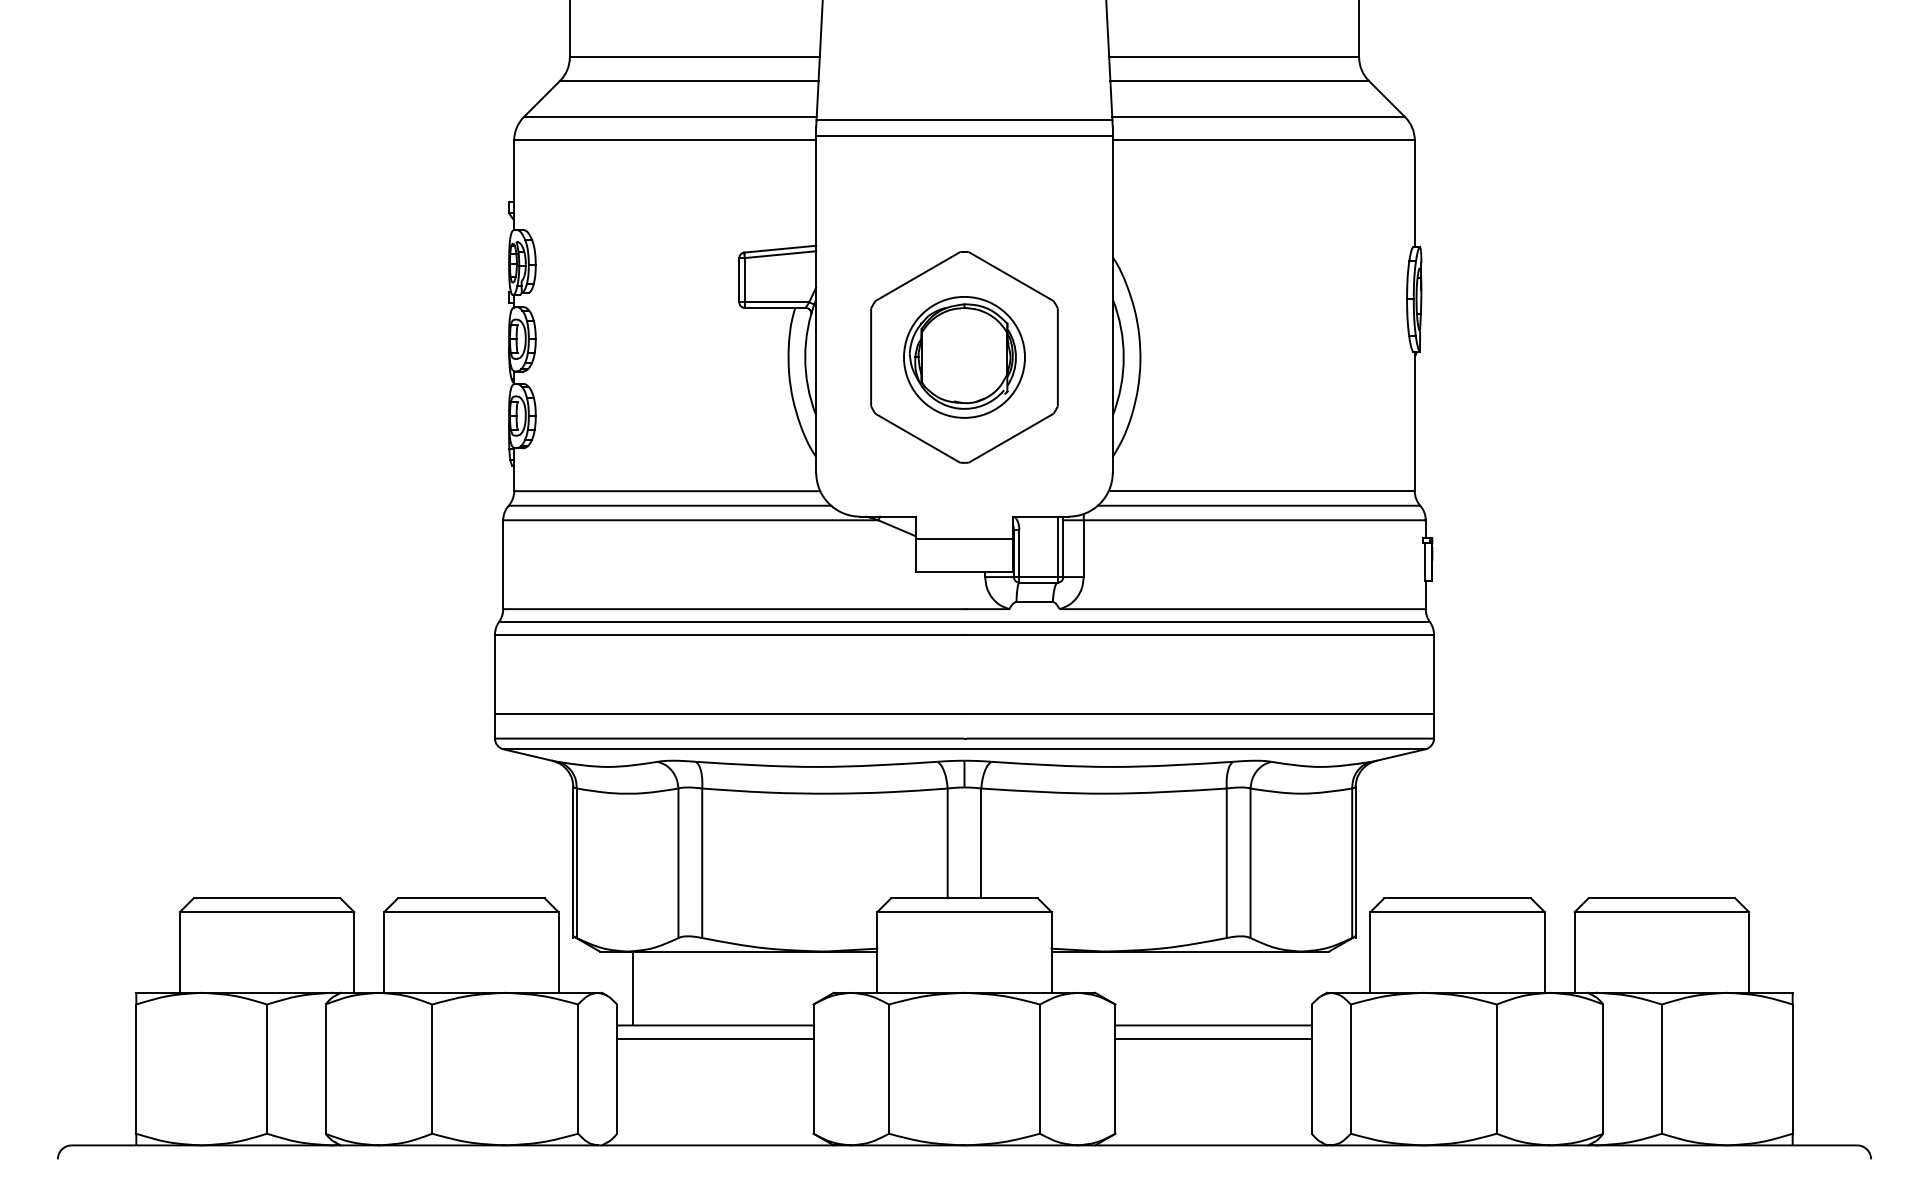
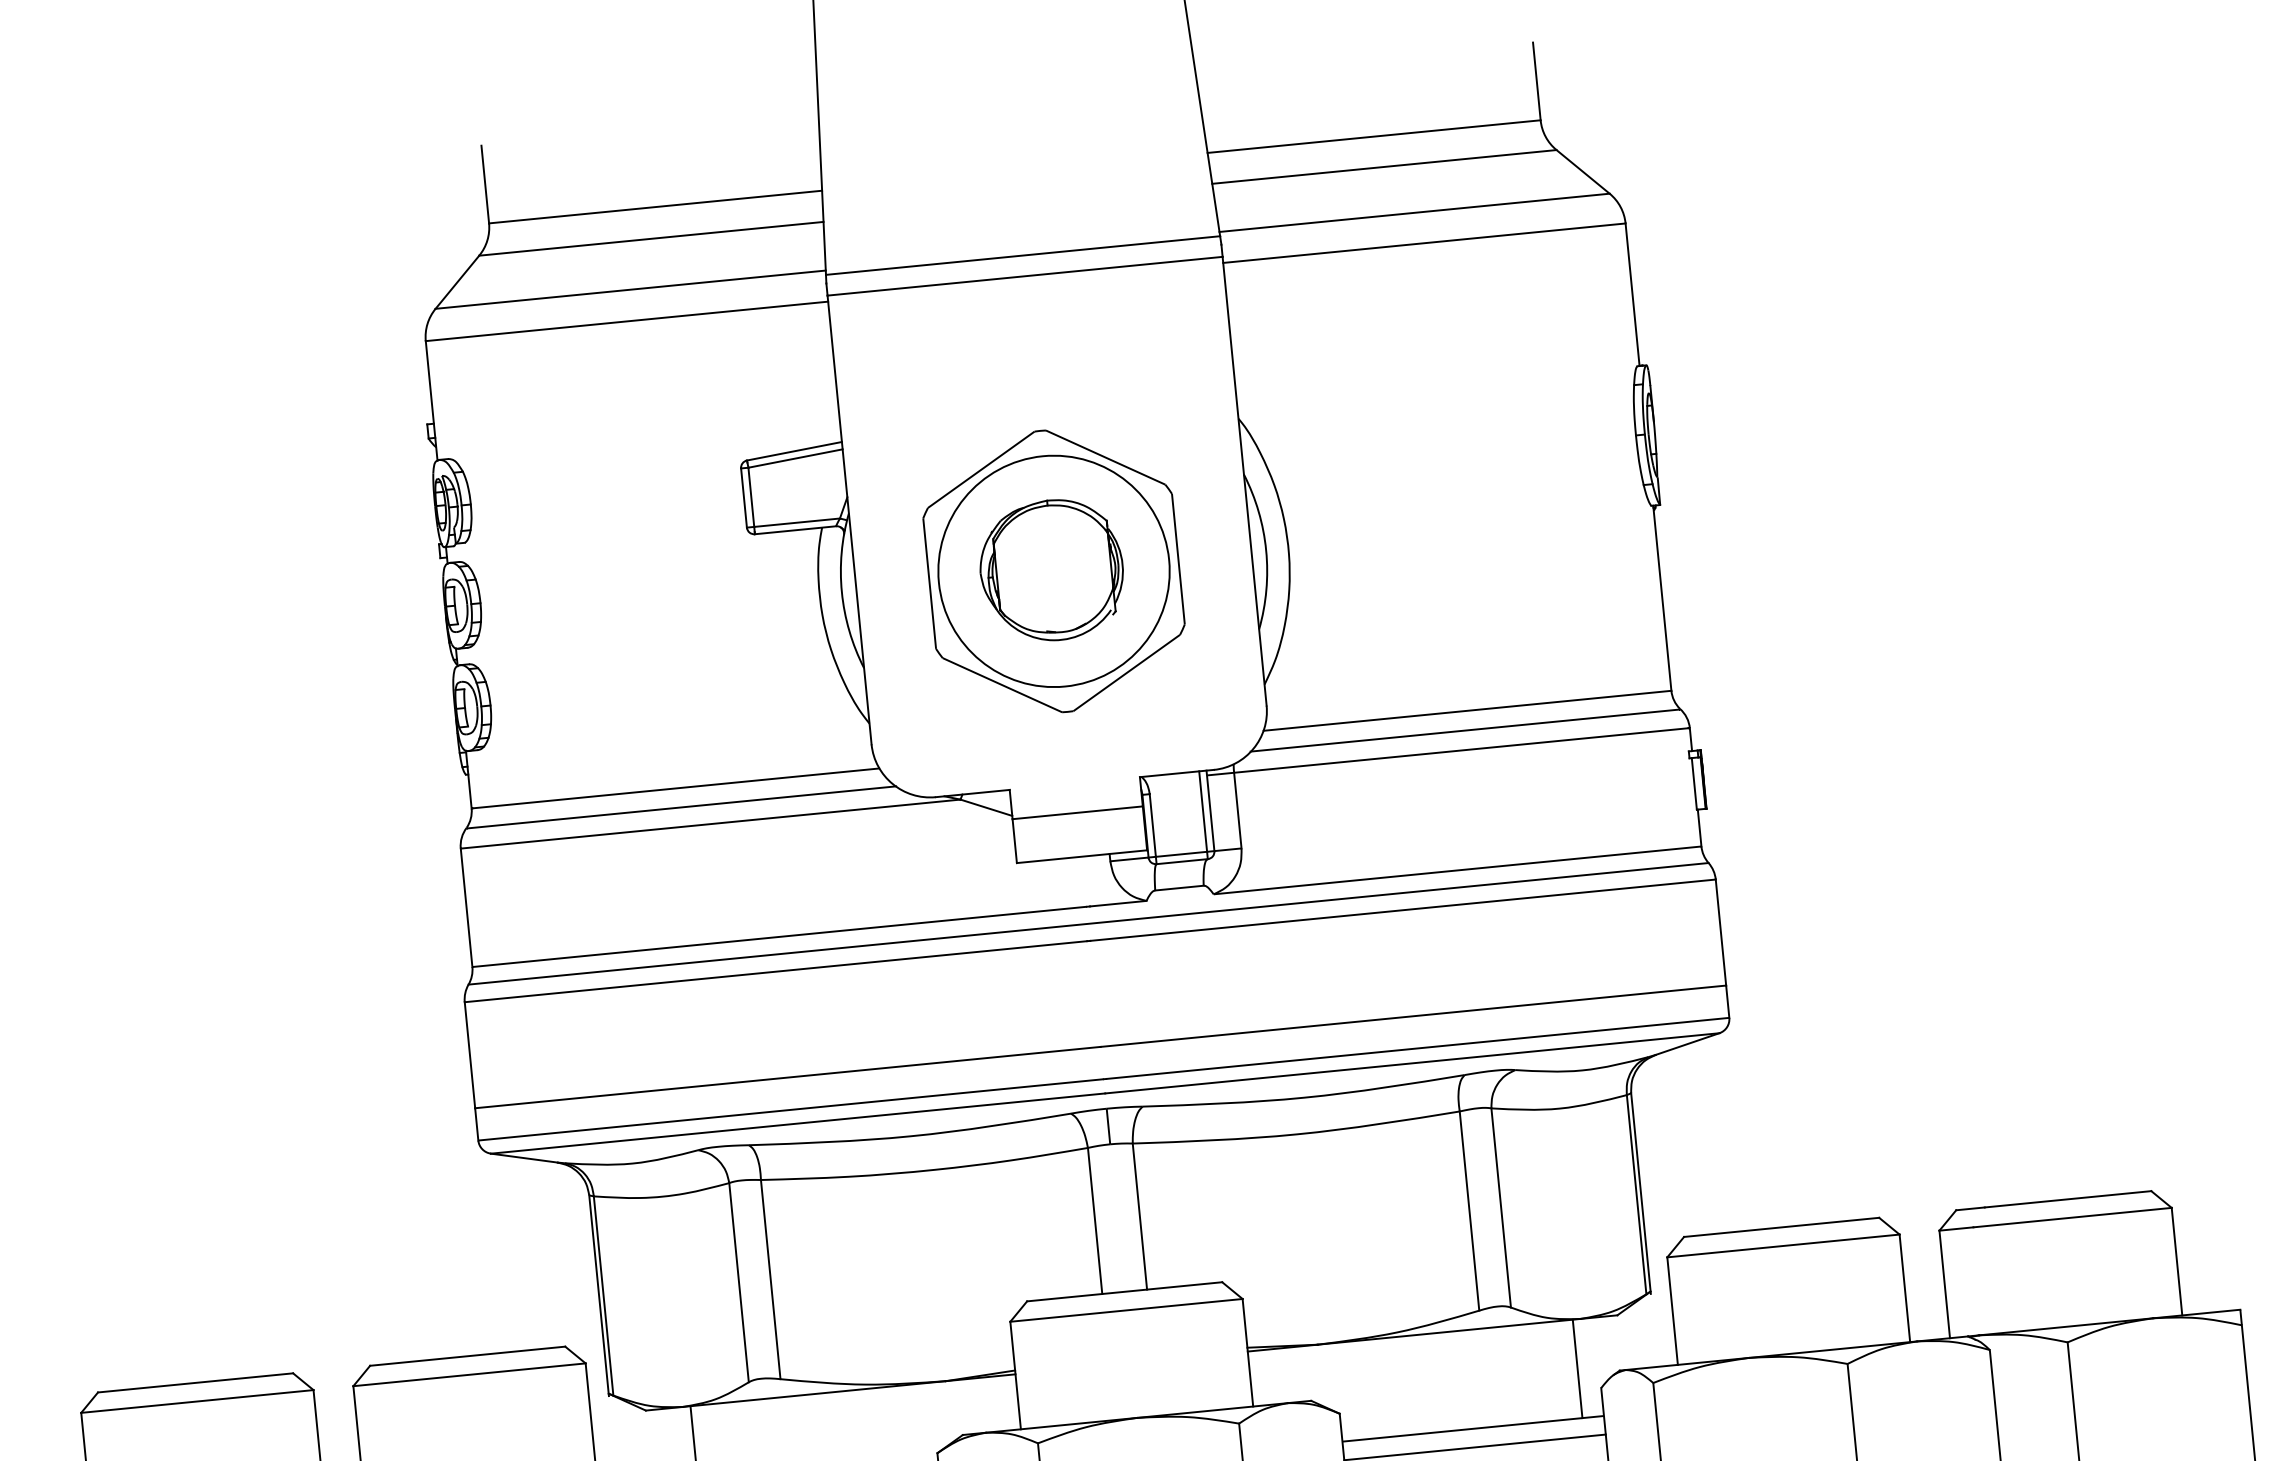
circle: (964, 357) -> (1054, 571), size x1.43
line: (1295, 988) -> (1577, 1368), added

